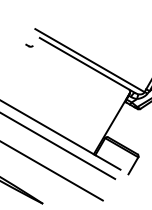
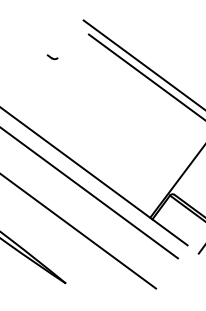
part: (29, 45) -> (52, 57), moved

